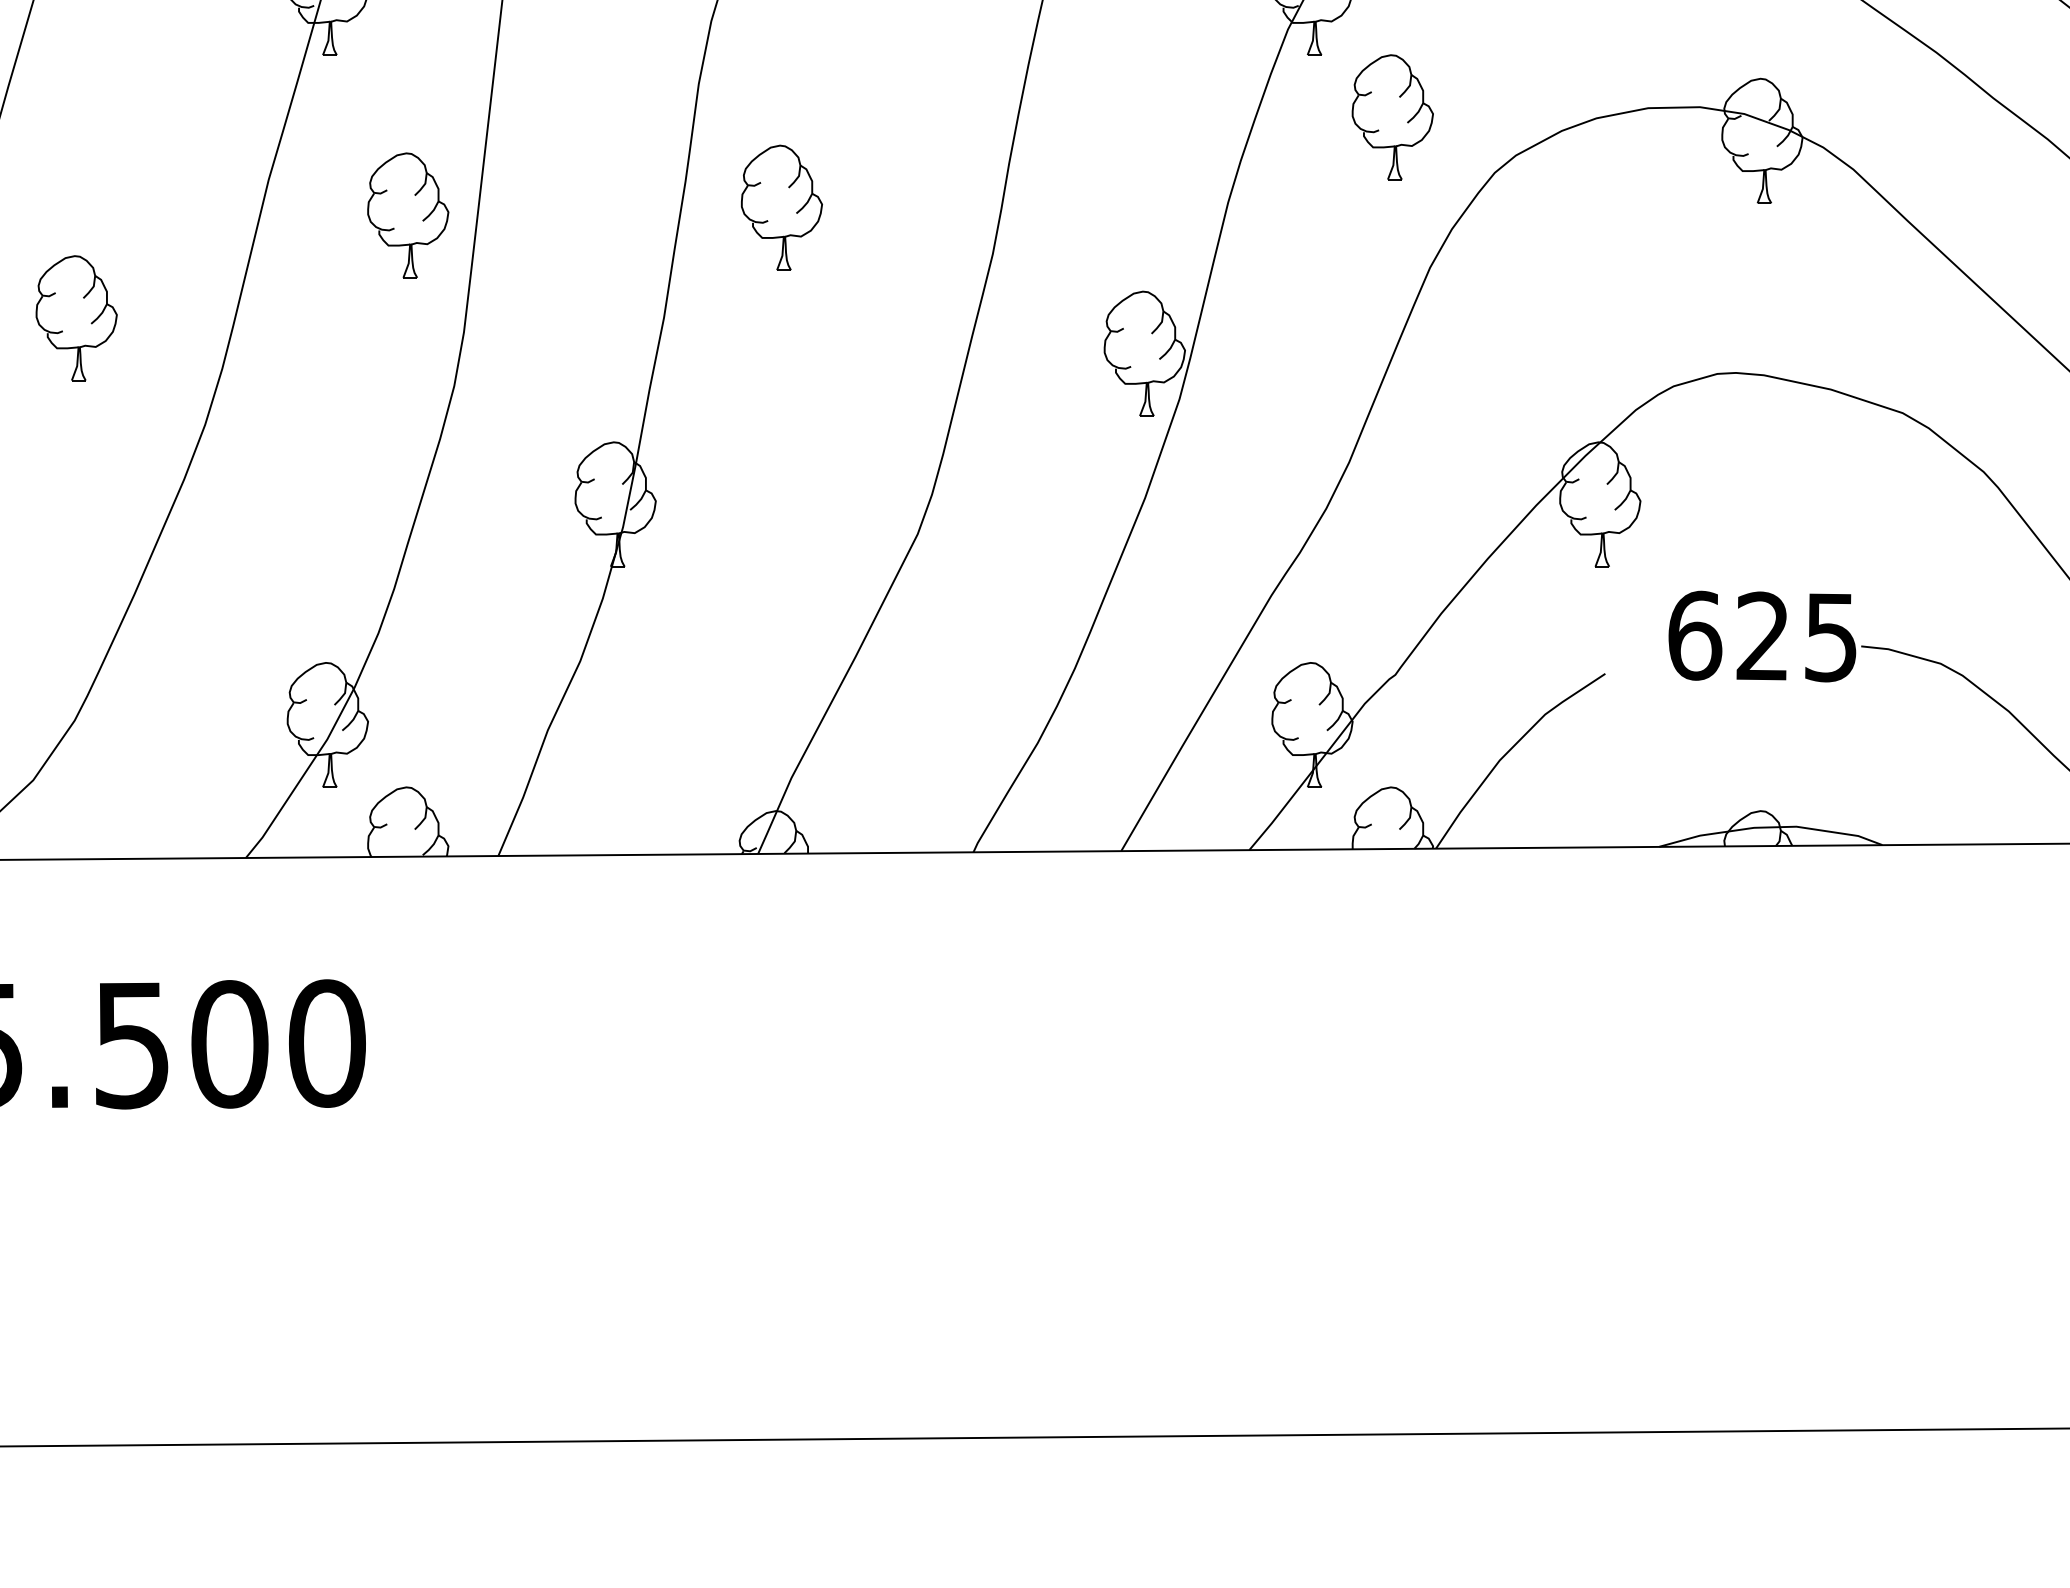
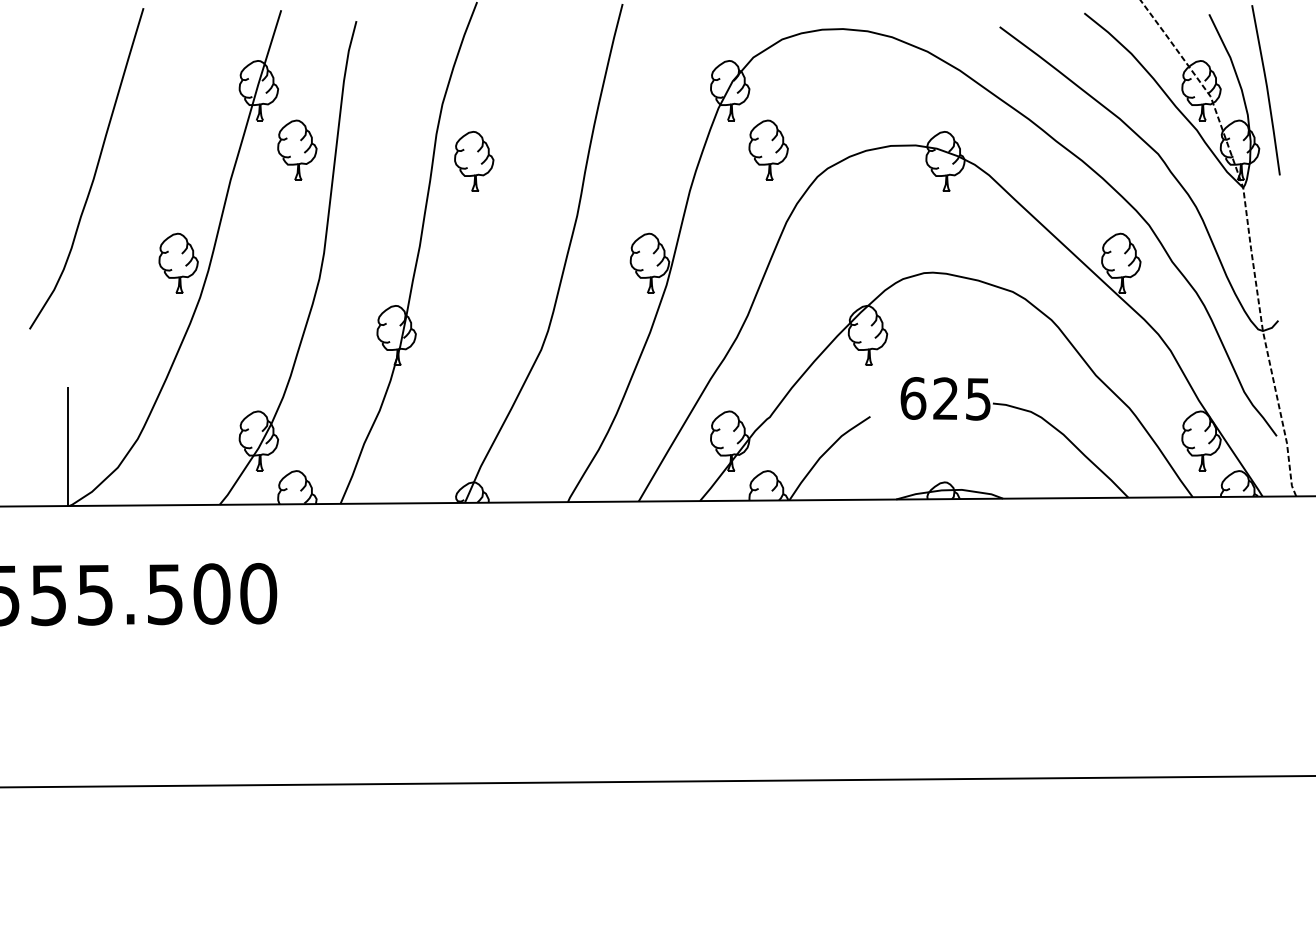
part: (782, 207) -> (474, 161), moved
part: (408, 213) -> (297, 149), moved
part: (76, 316) -> (178, 262), moved

